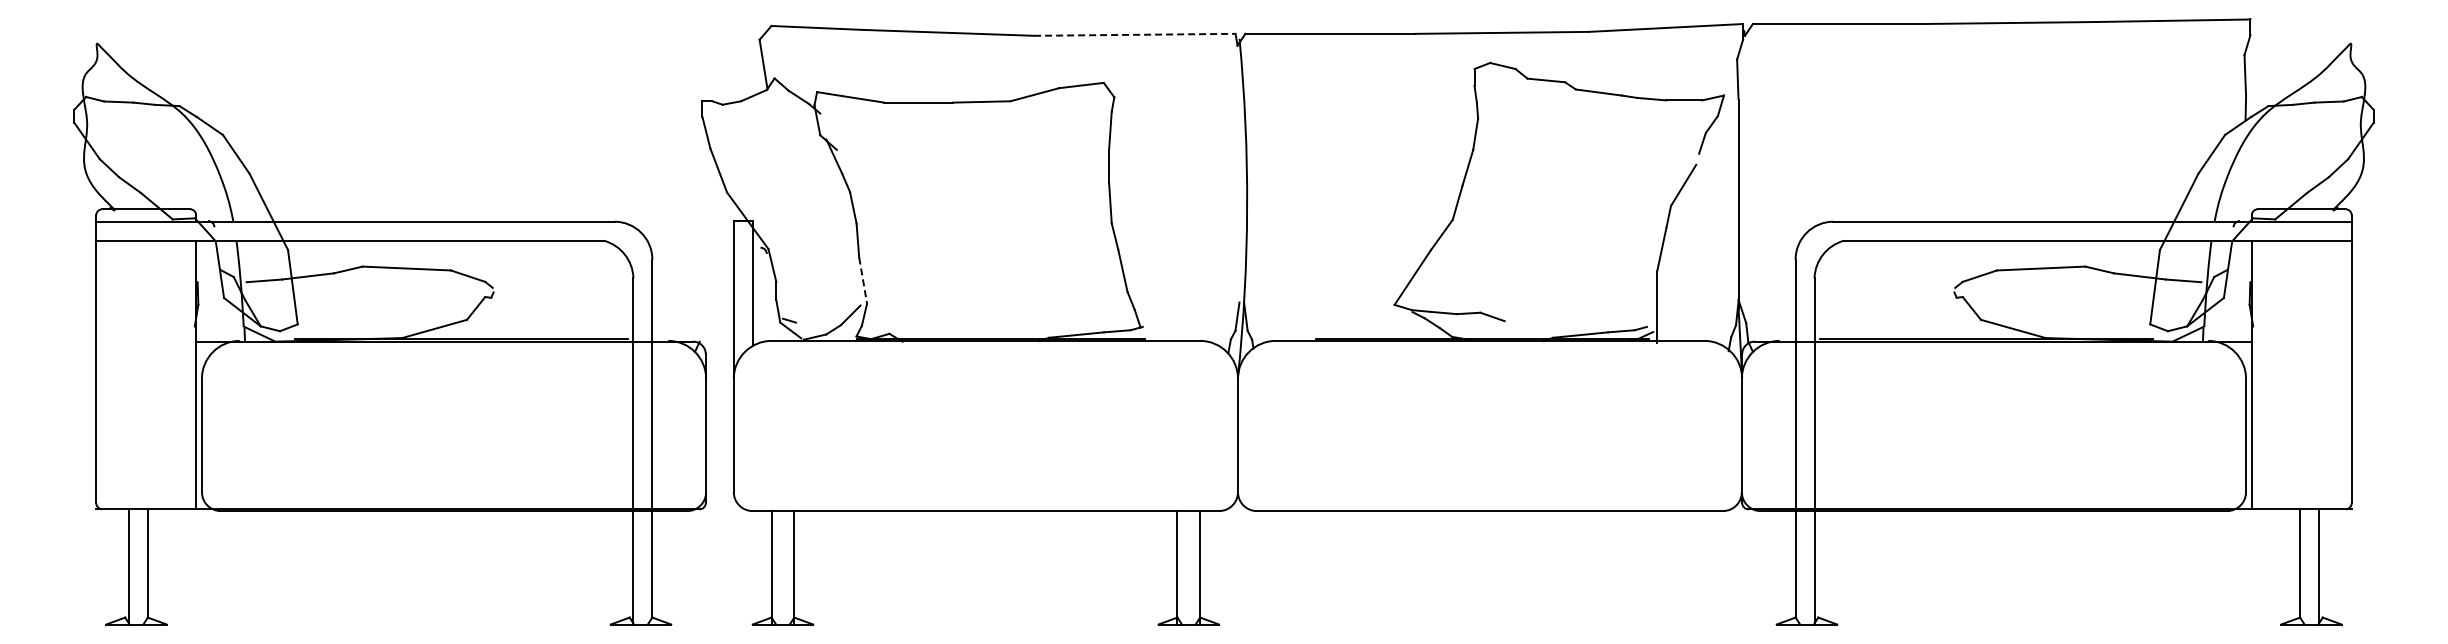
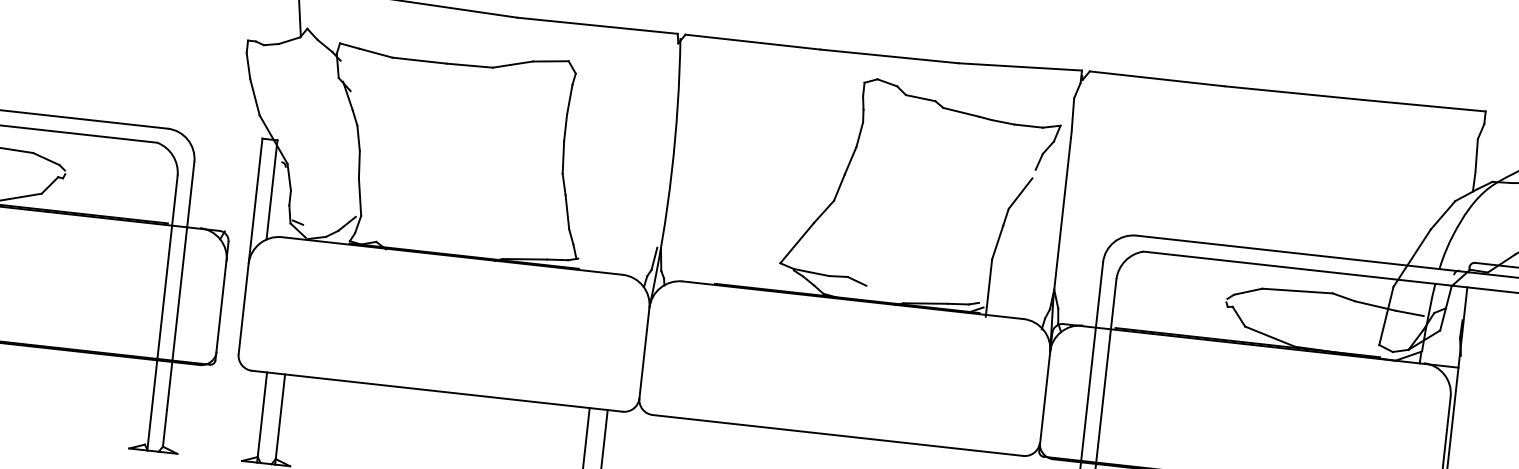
line: (1134, 34) -> (597, 25), dashed -> solid
line: (863, 281) -> (360, 198), dashed -> solid

